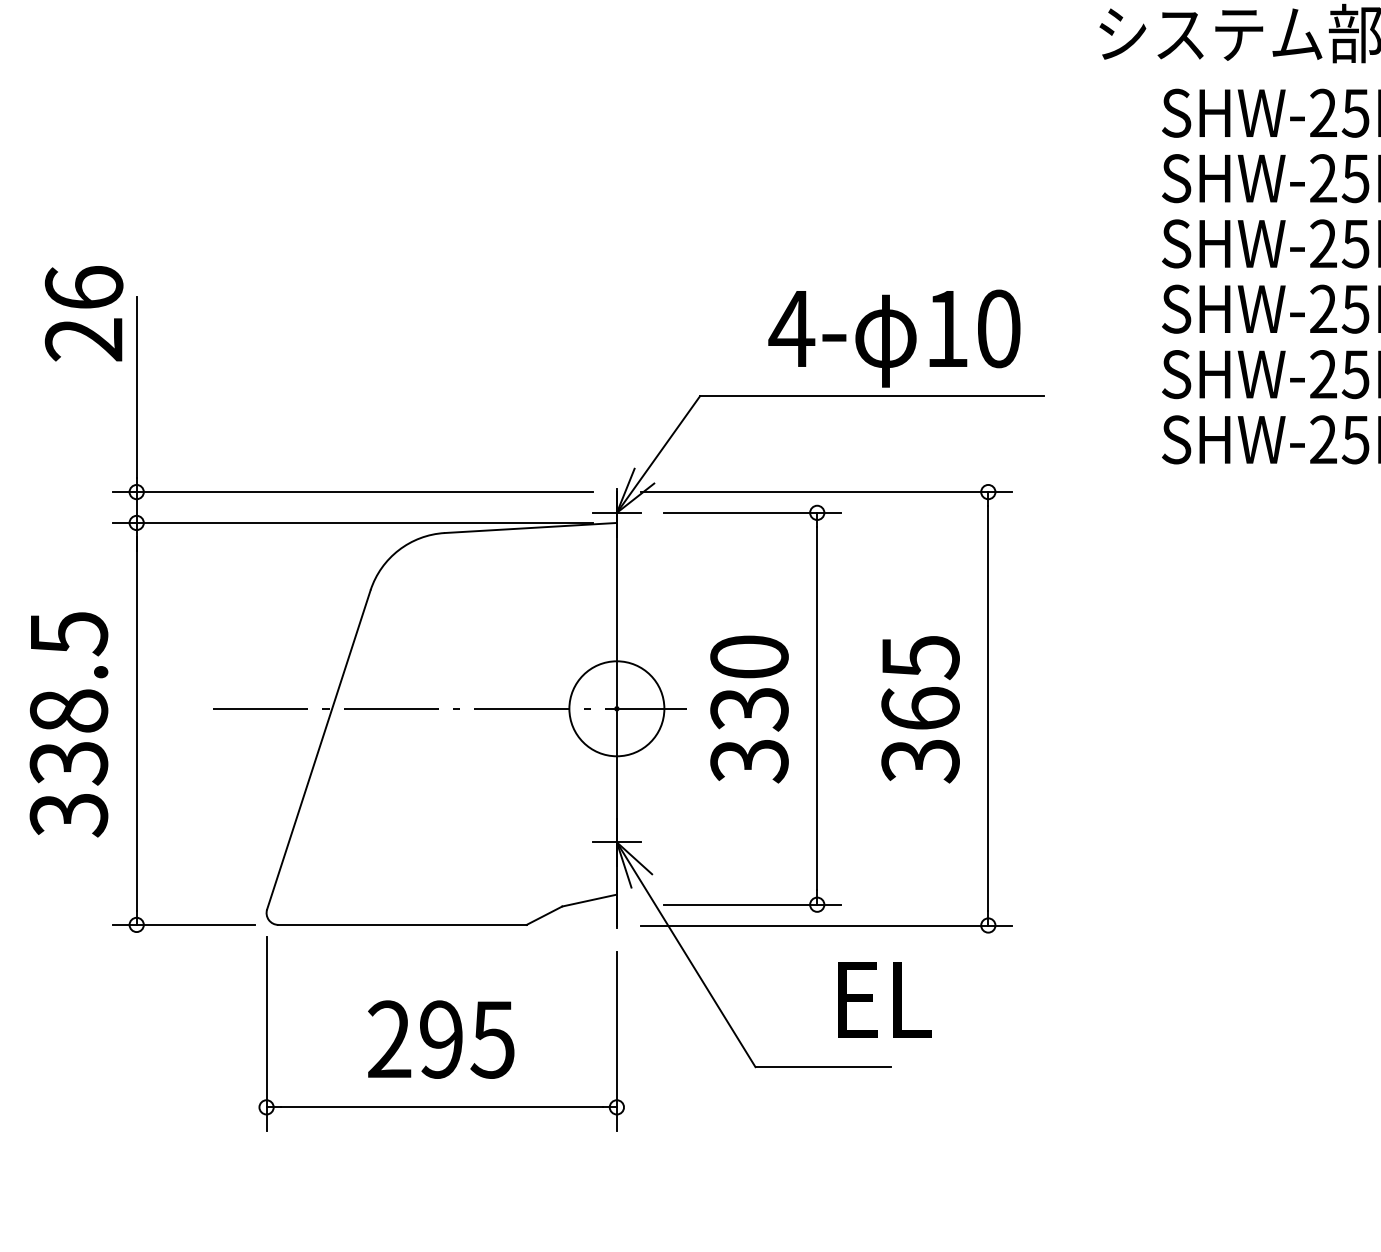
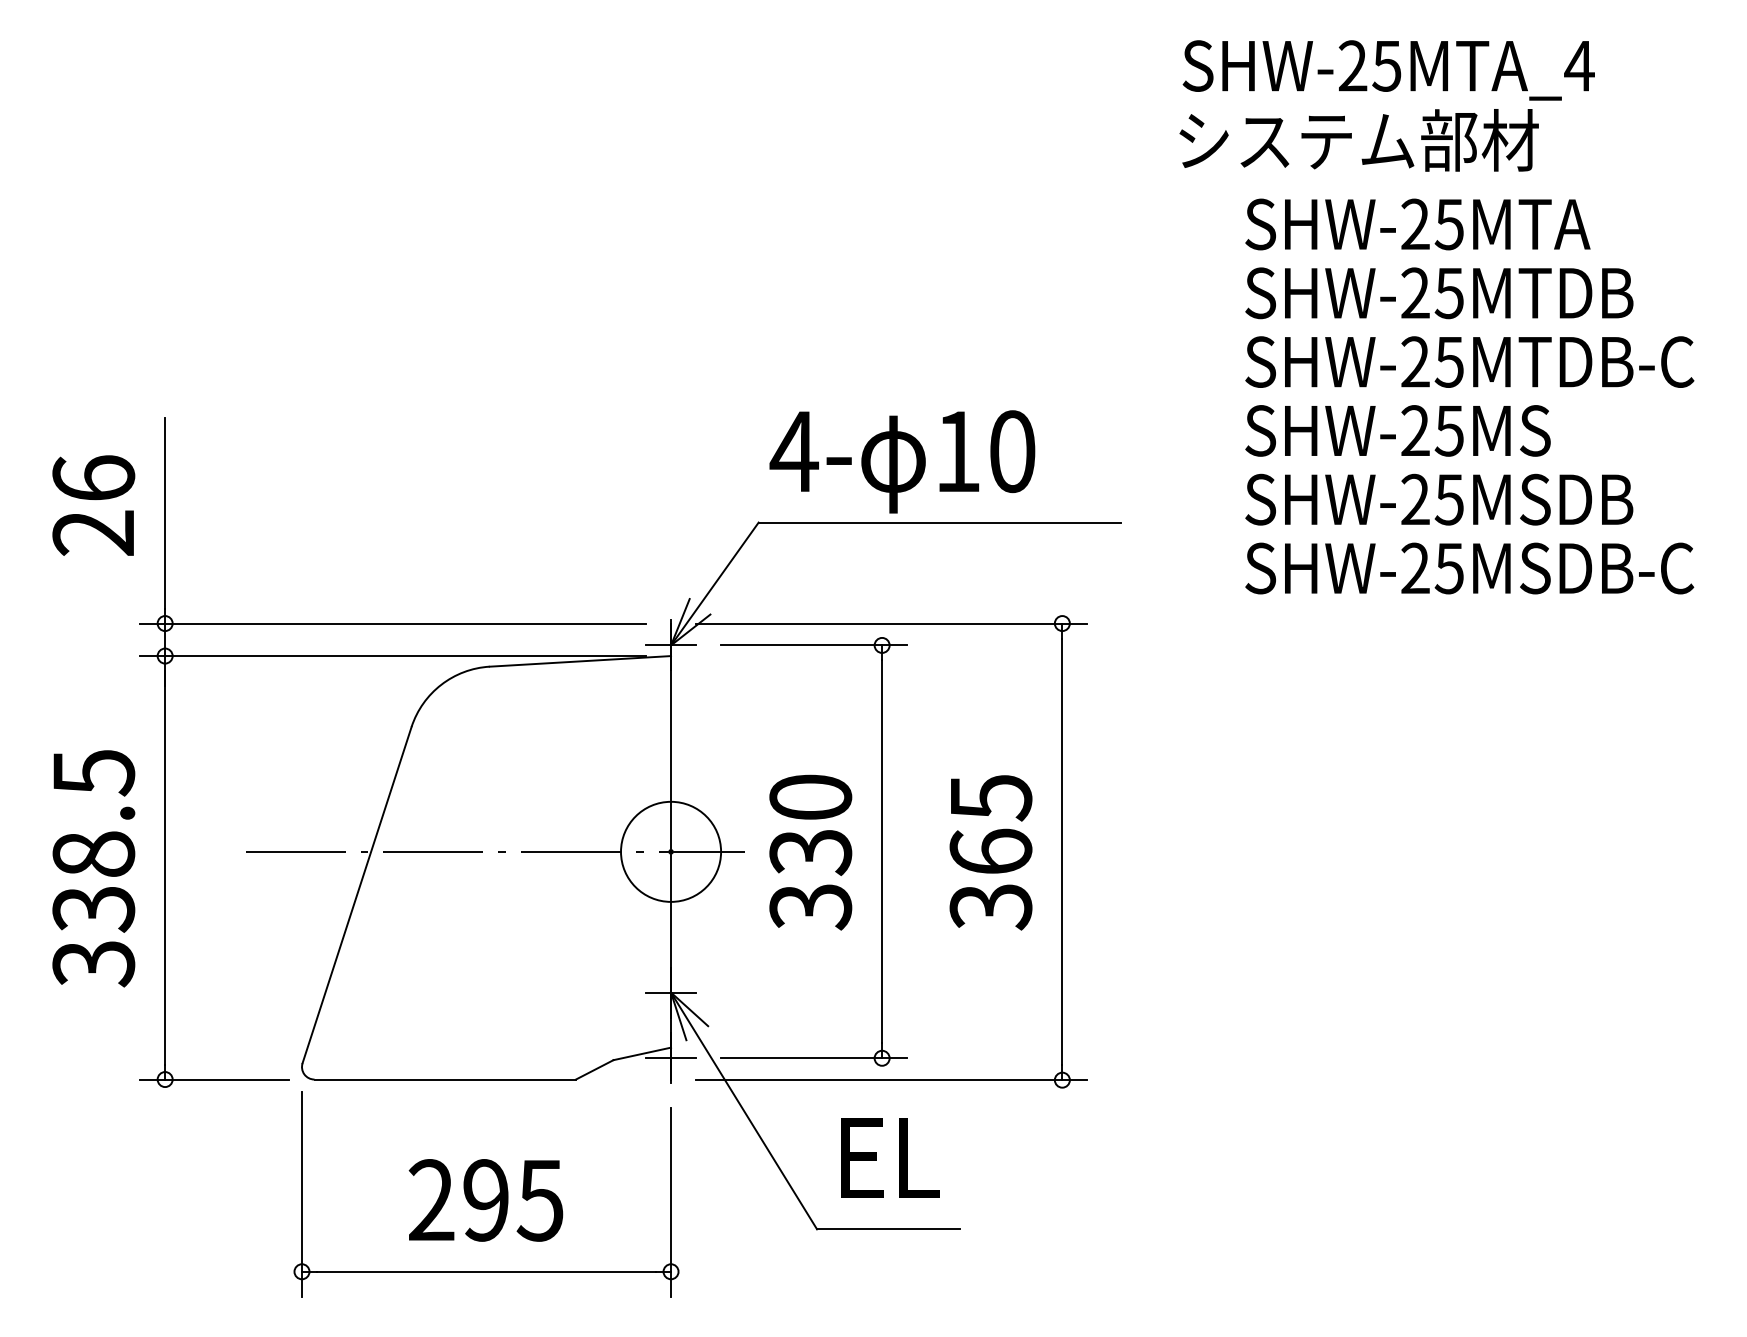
text: (83, 313) -> (93, 505), moved
text: (894, 338) -> (902, 461), moved
line: (617, 904) -> (671, 1058), added
text: (884, 998) -> (890, 1157), moved

